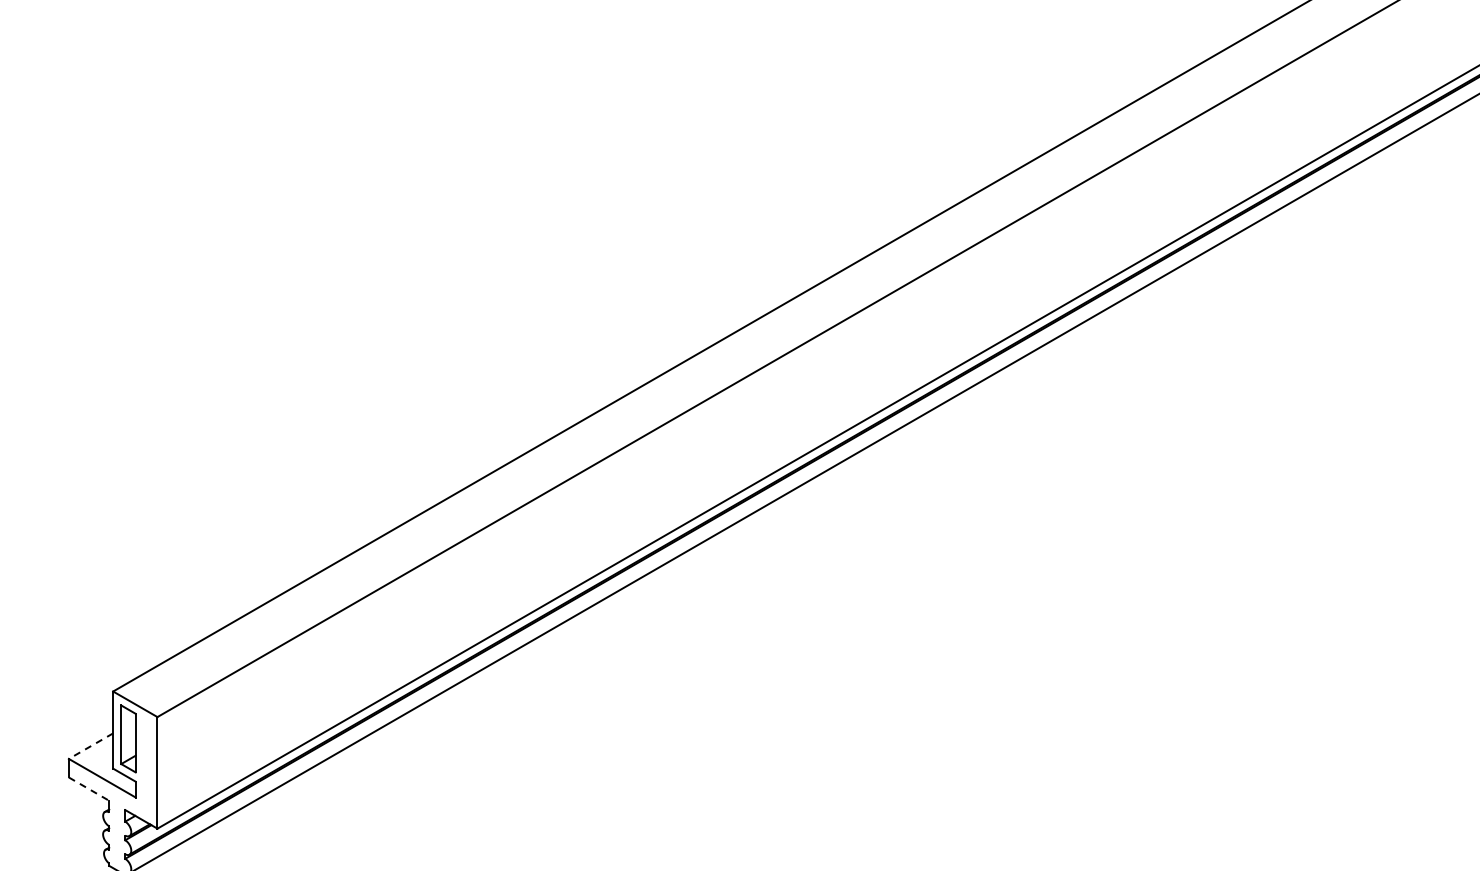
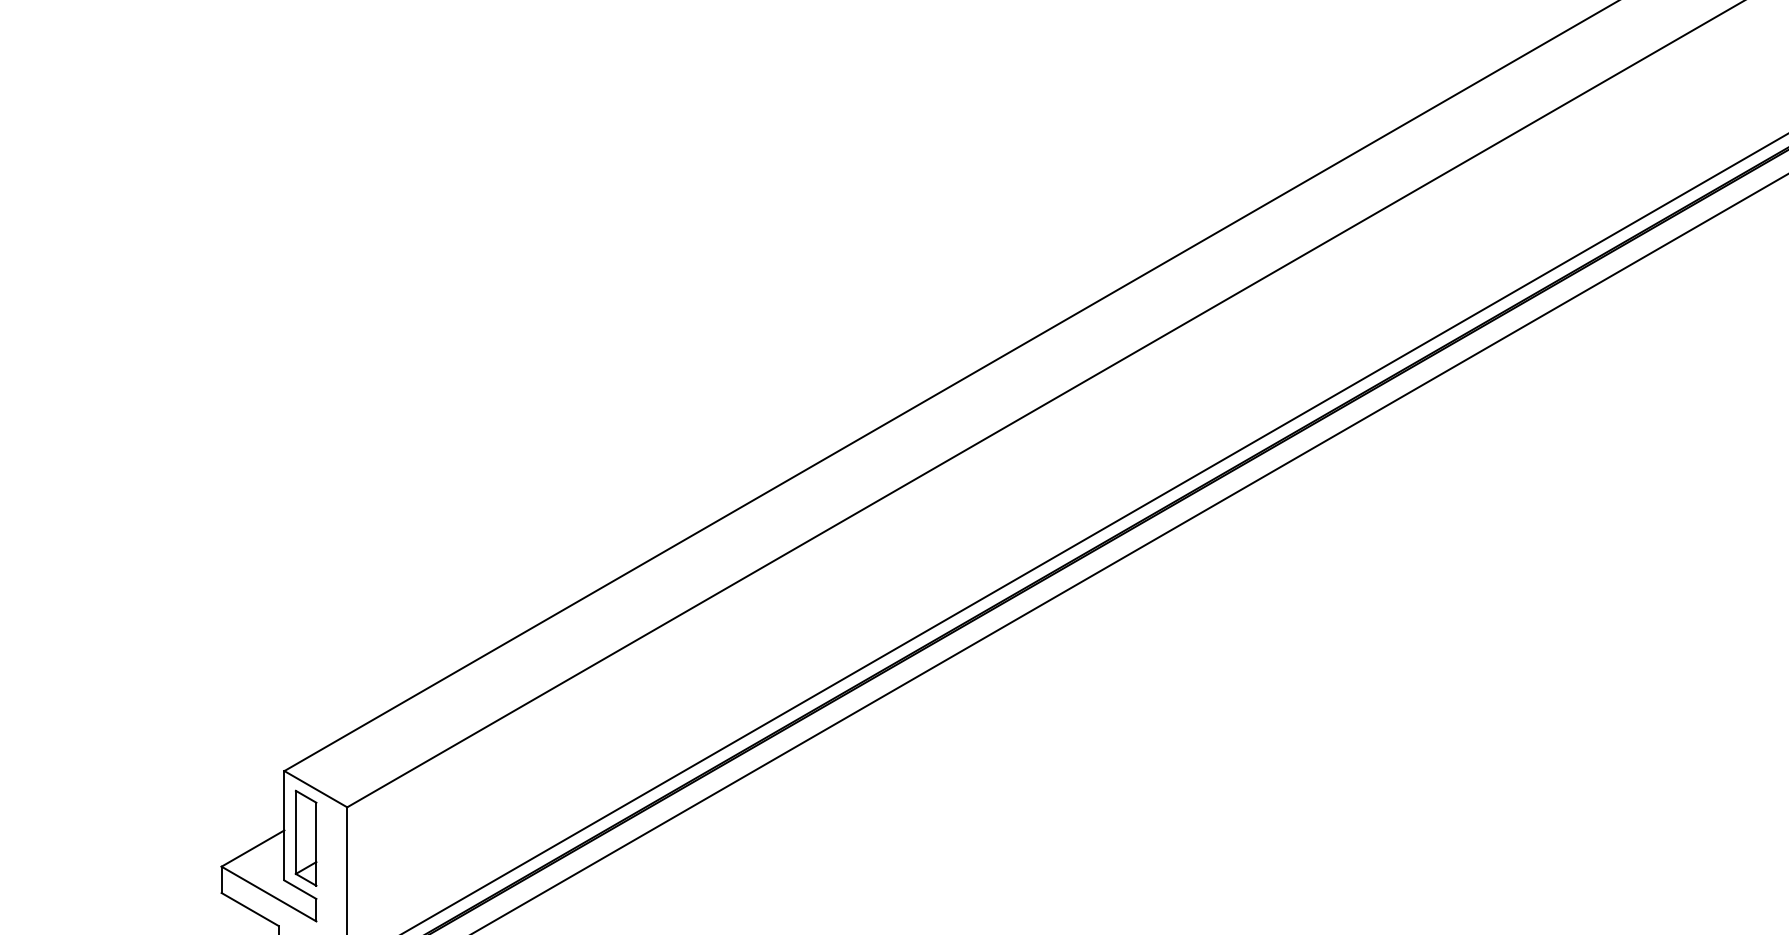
line: (91, 746) -> (253, 849), dashed -> solid
line: (89, 789) -> (250, 910), dashed -> solid

